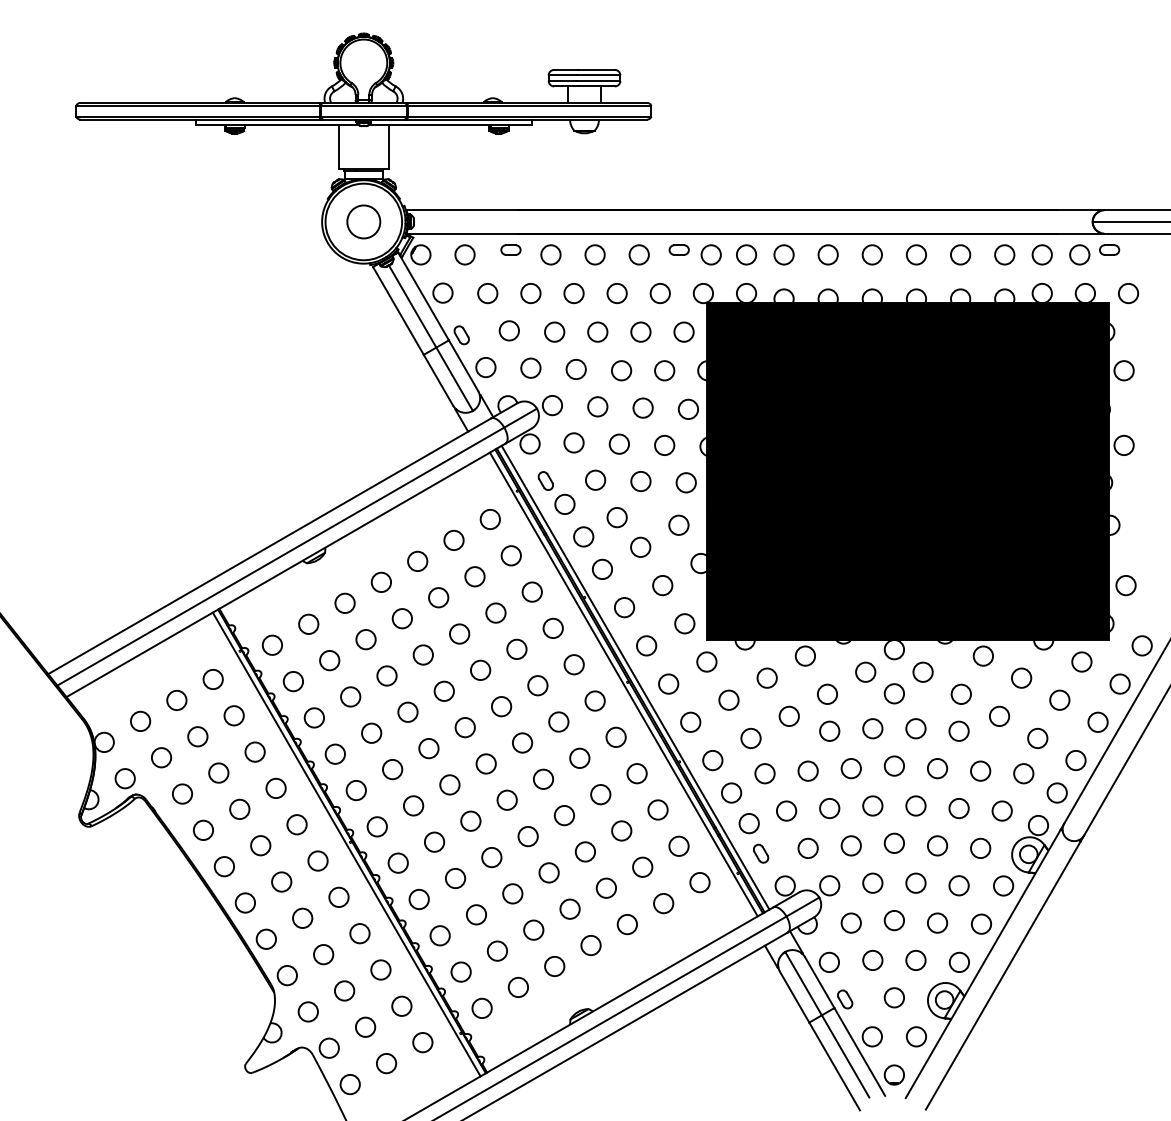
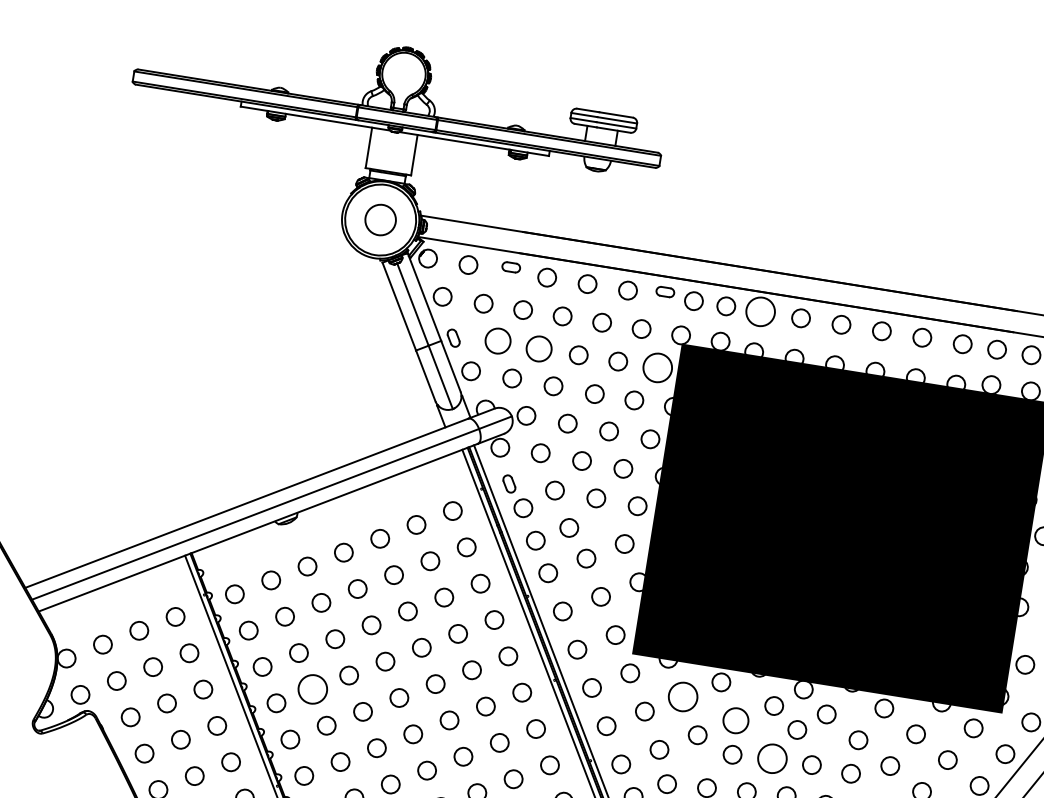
circle: (783, 254) -> (760, 311), size x1.6
circle: (508, 330) -> (497, 340), size x1.4
circle: (554, 331) -> (539, 348), size x1.4
circle: (683, 331) -> (657, 367), size x1.6
circle: (766, 677) -> (682, 696), size x1.6
circle: (827, 693) -> (736, 719), size x1.4
circle: (872, 728) -> (772, 758), size x1.6
circle: (371, 732) -> (312, 688), size x1.6

